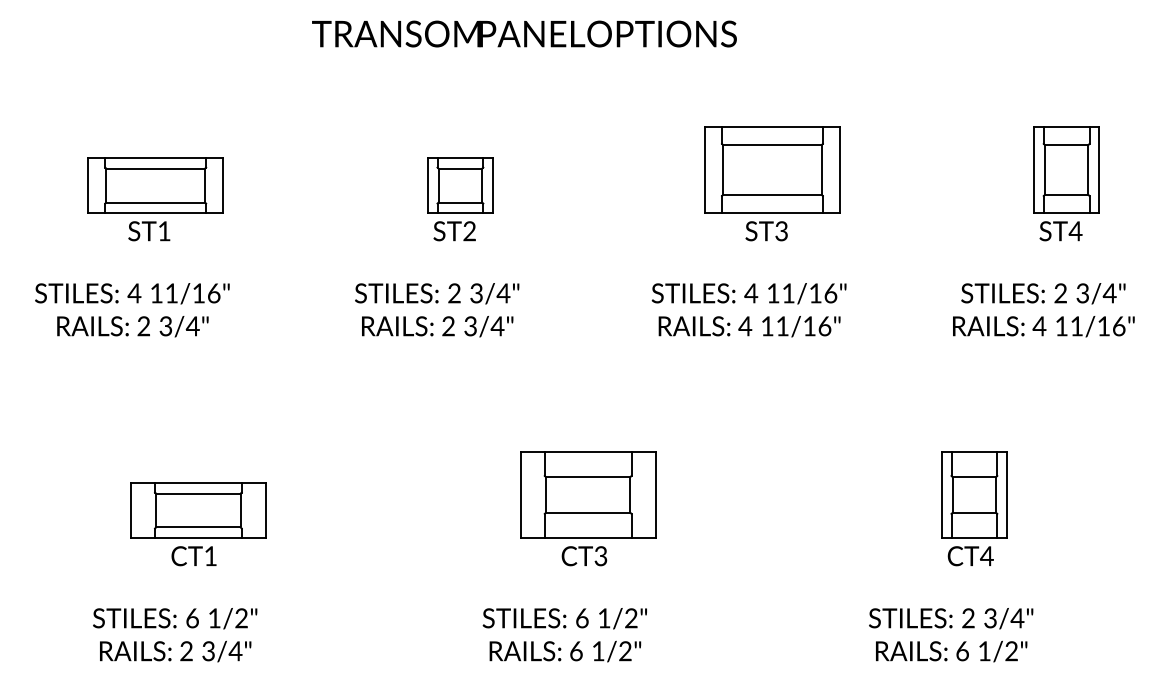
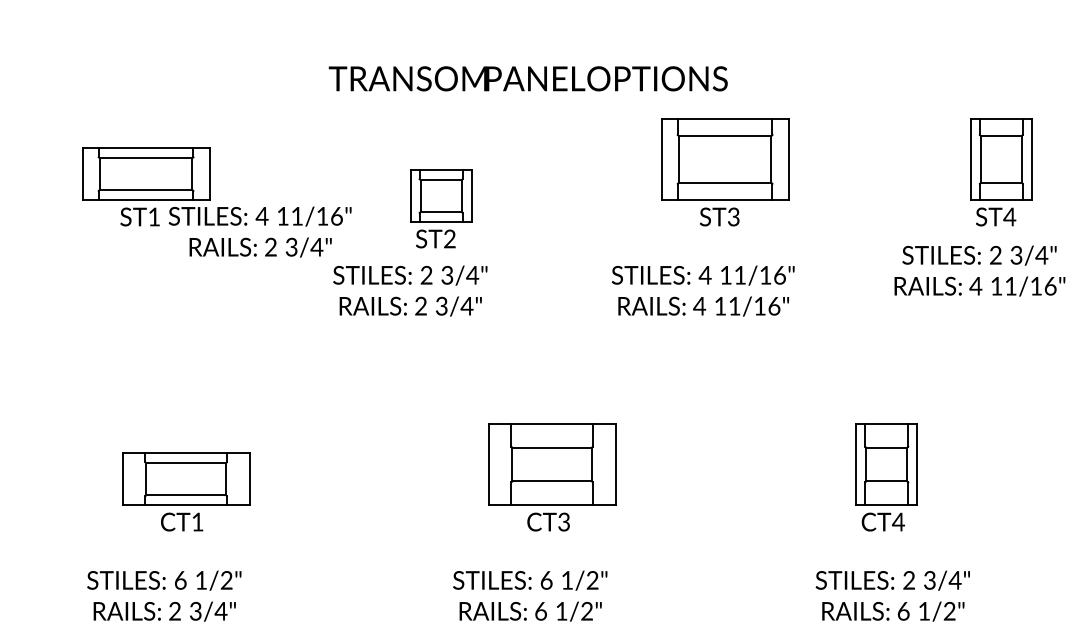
text: (523, 33) -> (527, 78), moved
part: (460, 198) -> (441, 208), moved
text: (131, 309) -> (259, 231), moved
text: (1043, 309) -> (979, 270), moved
part: (974, 508) -> (886, 477), moved

